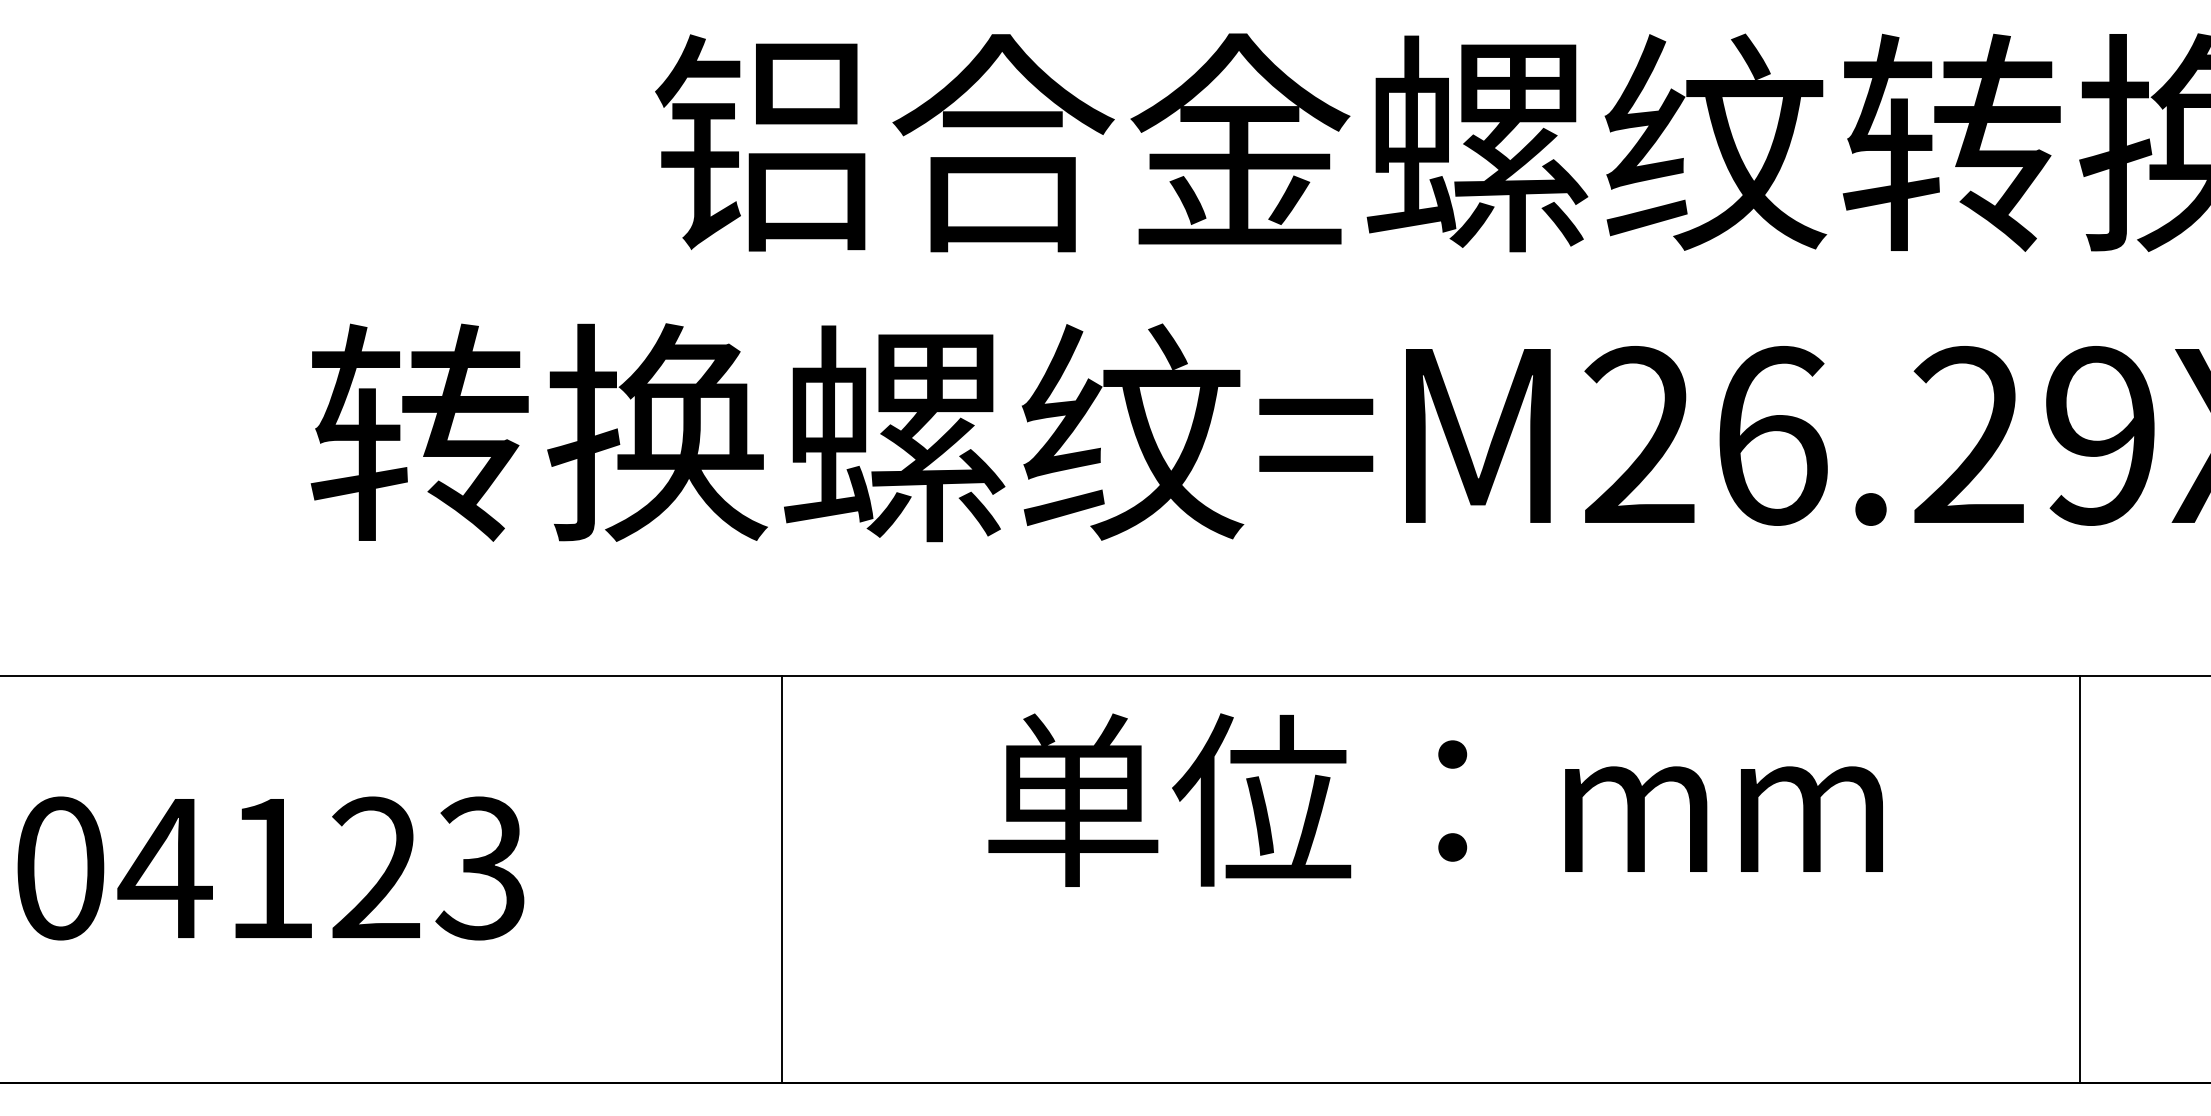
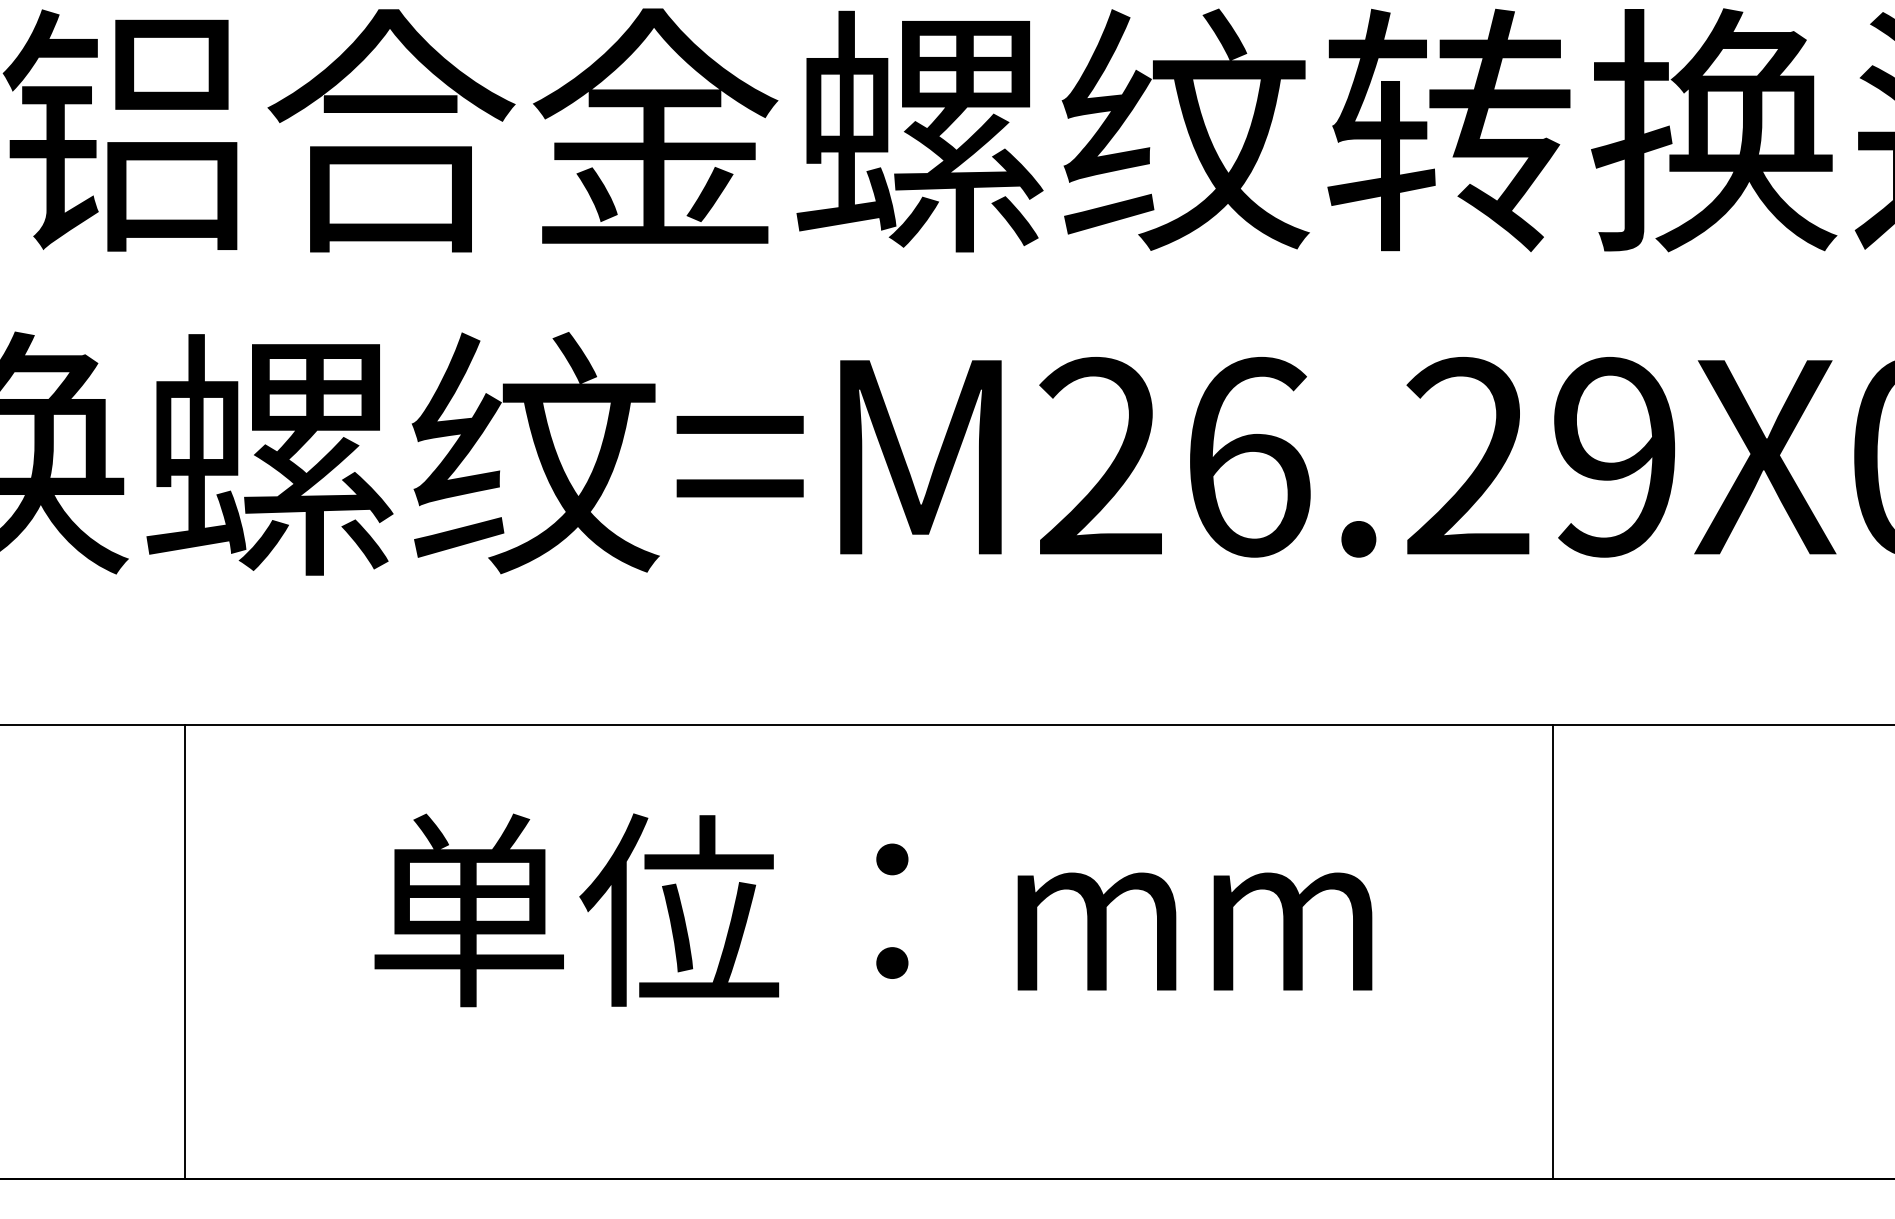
text: (1435, 799) -> (873, 909), moved
line: (782, 879) -> (185, 951), moved
line: (2079, 879) -> (1552, 951), moved

